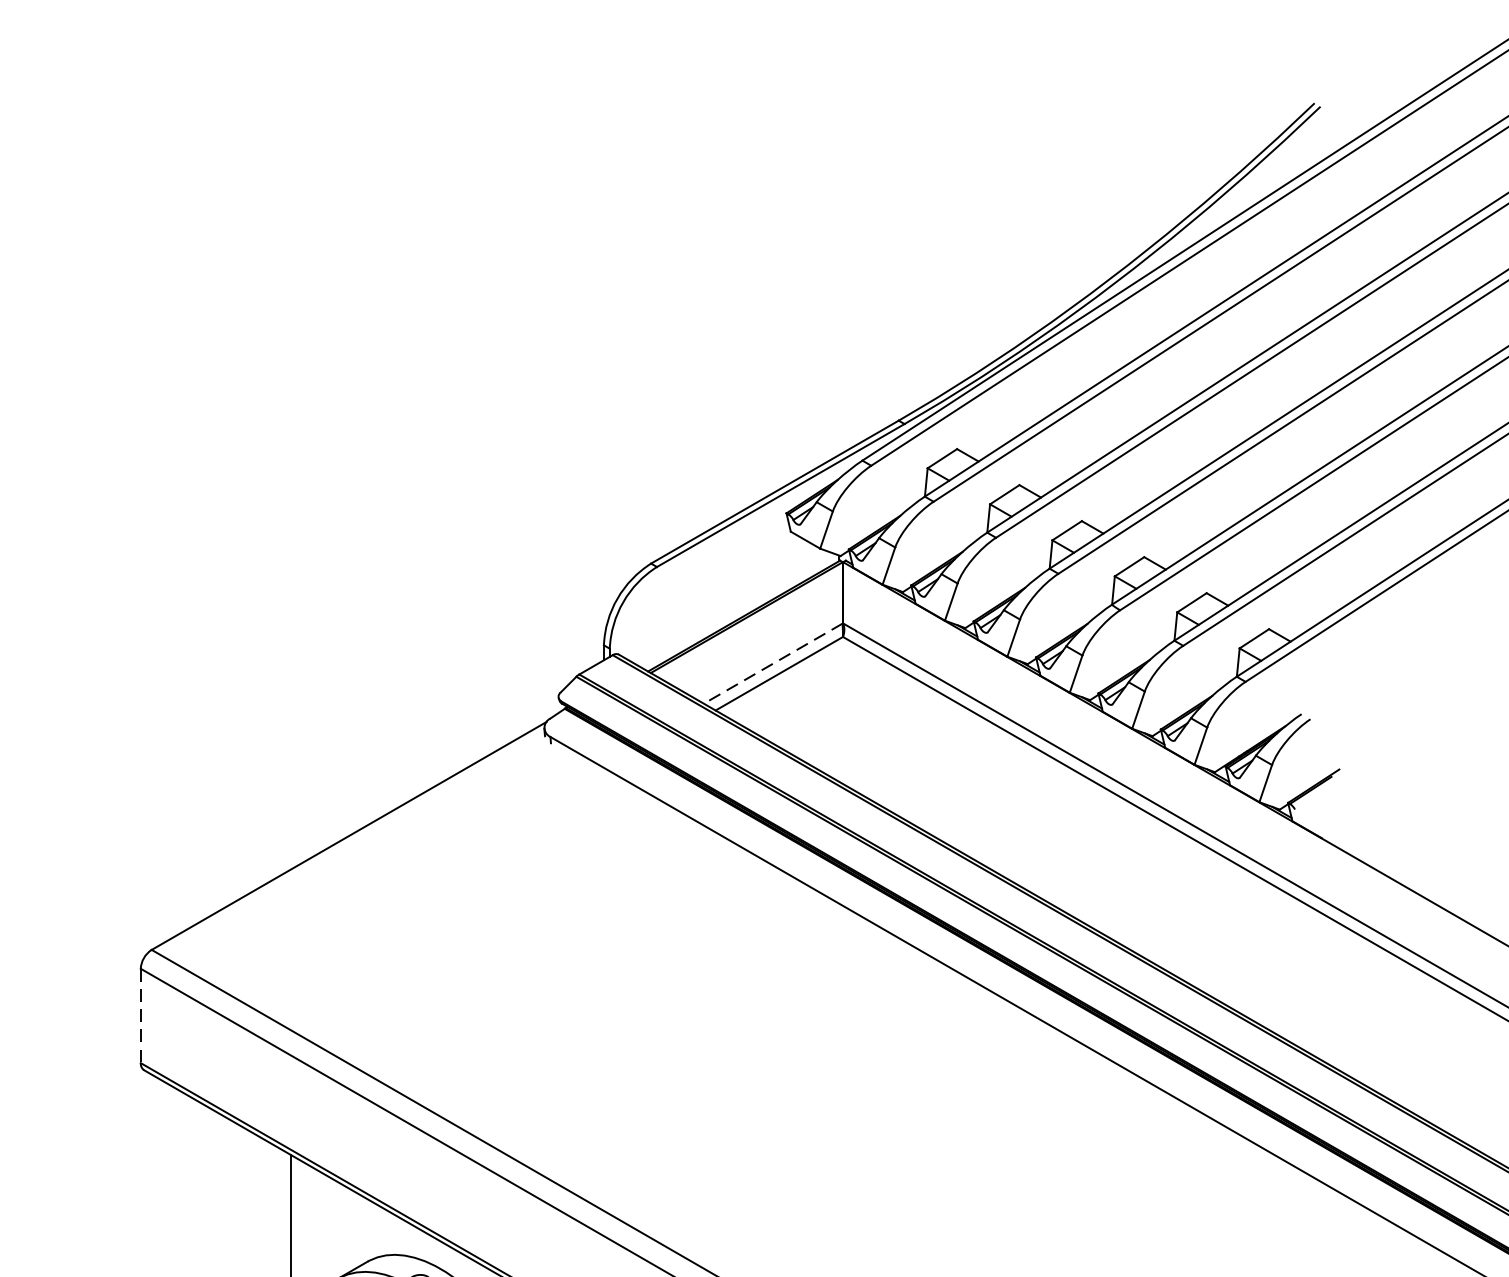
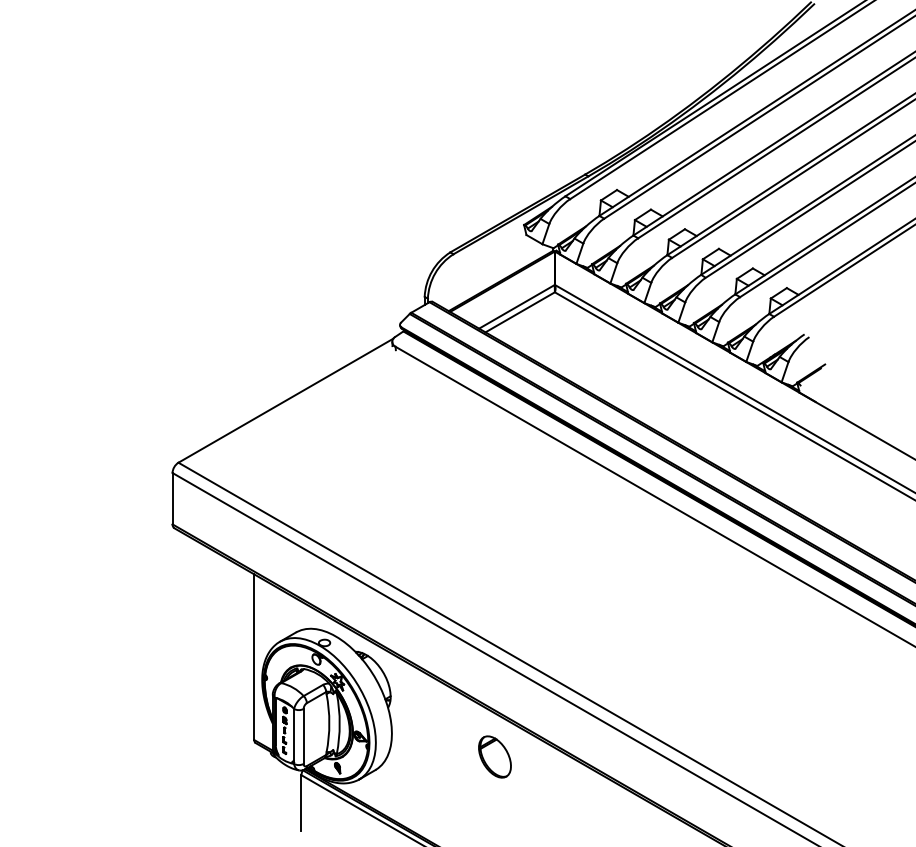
line: (772, 663) -> (516, 306), dashed -> solid
line: (140, 1015) -> (172, 498), dashed -> solid

